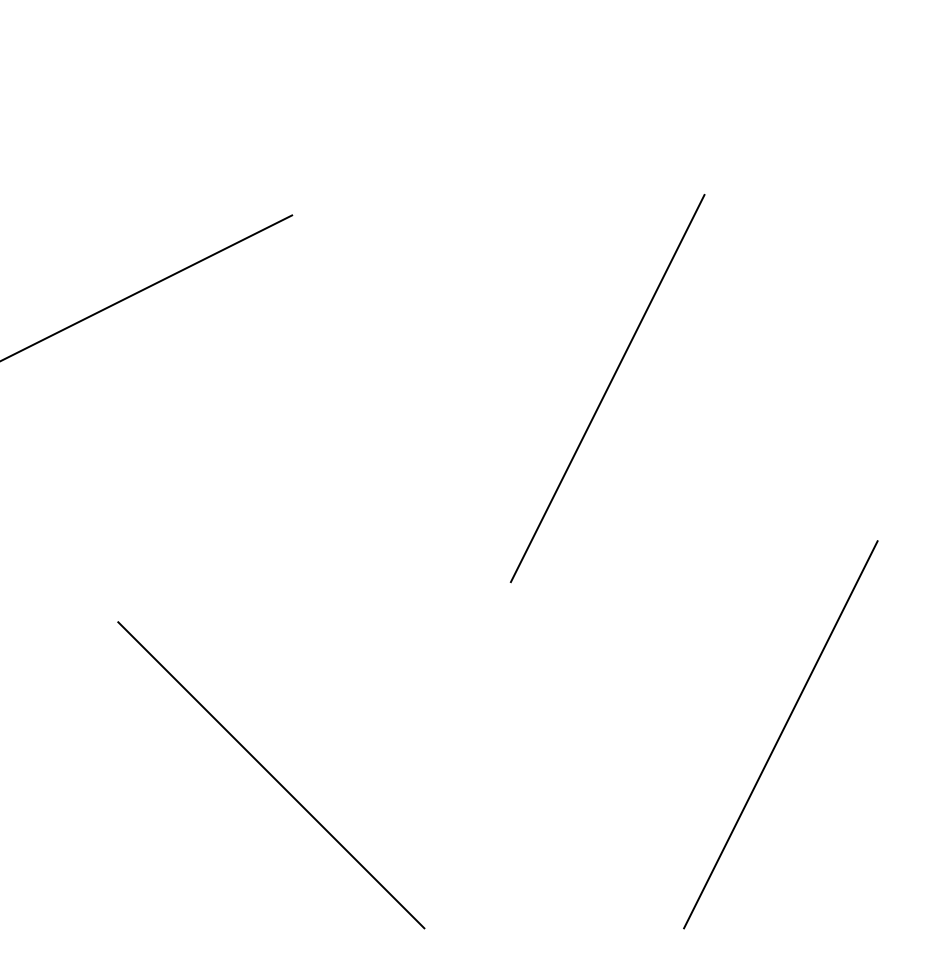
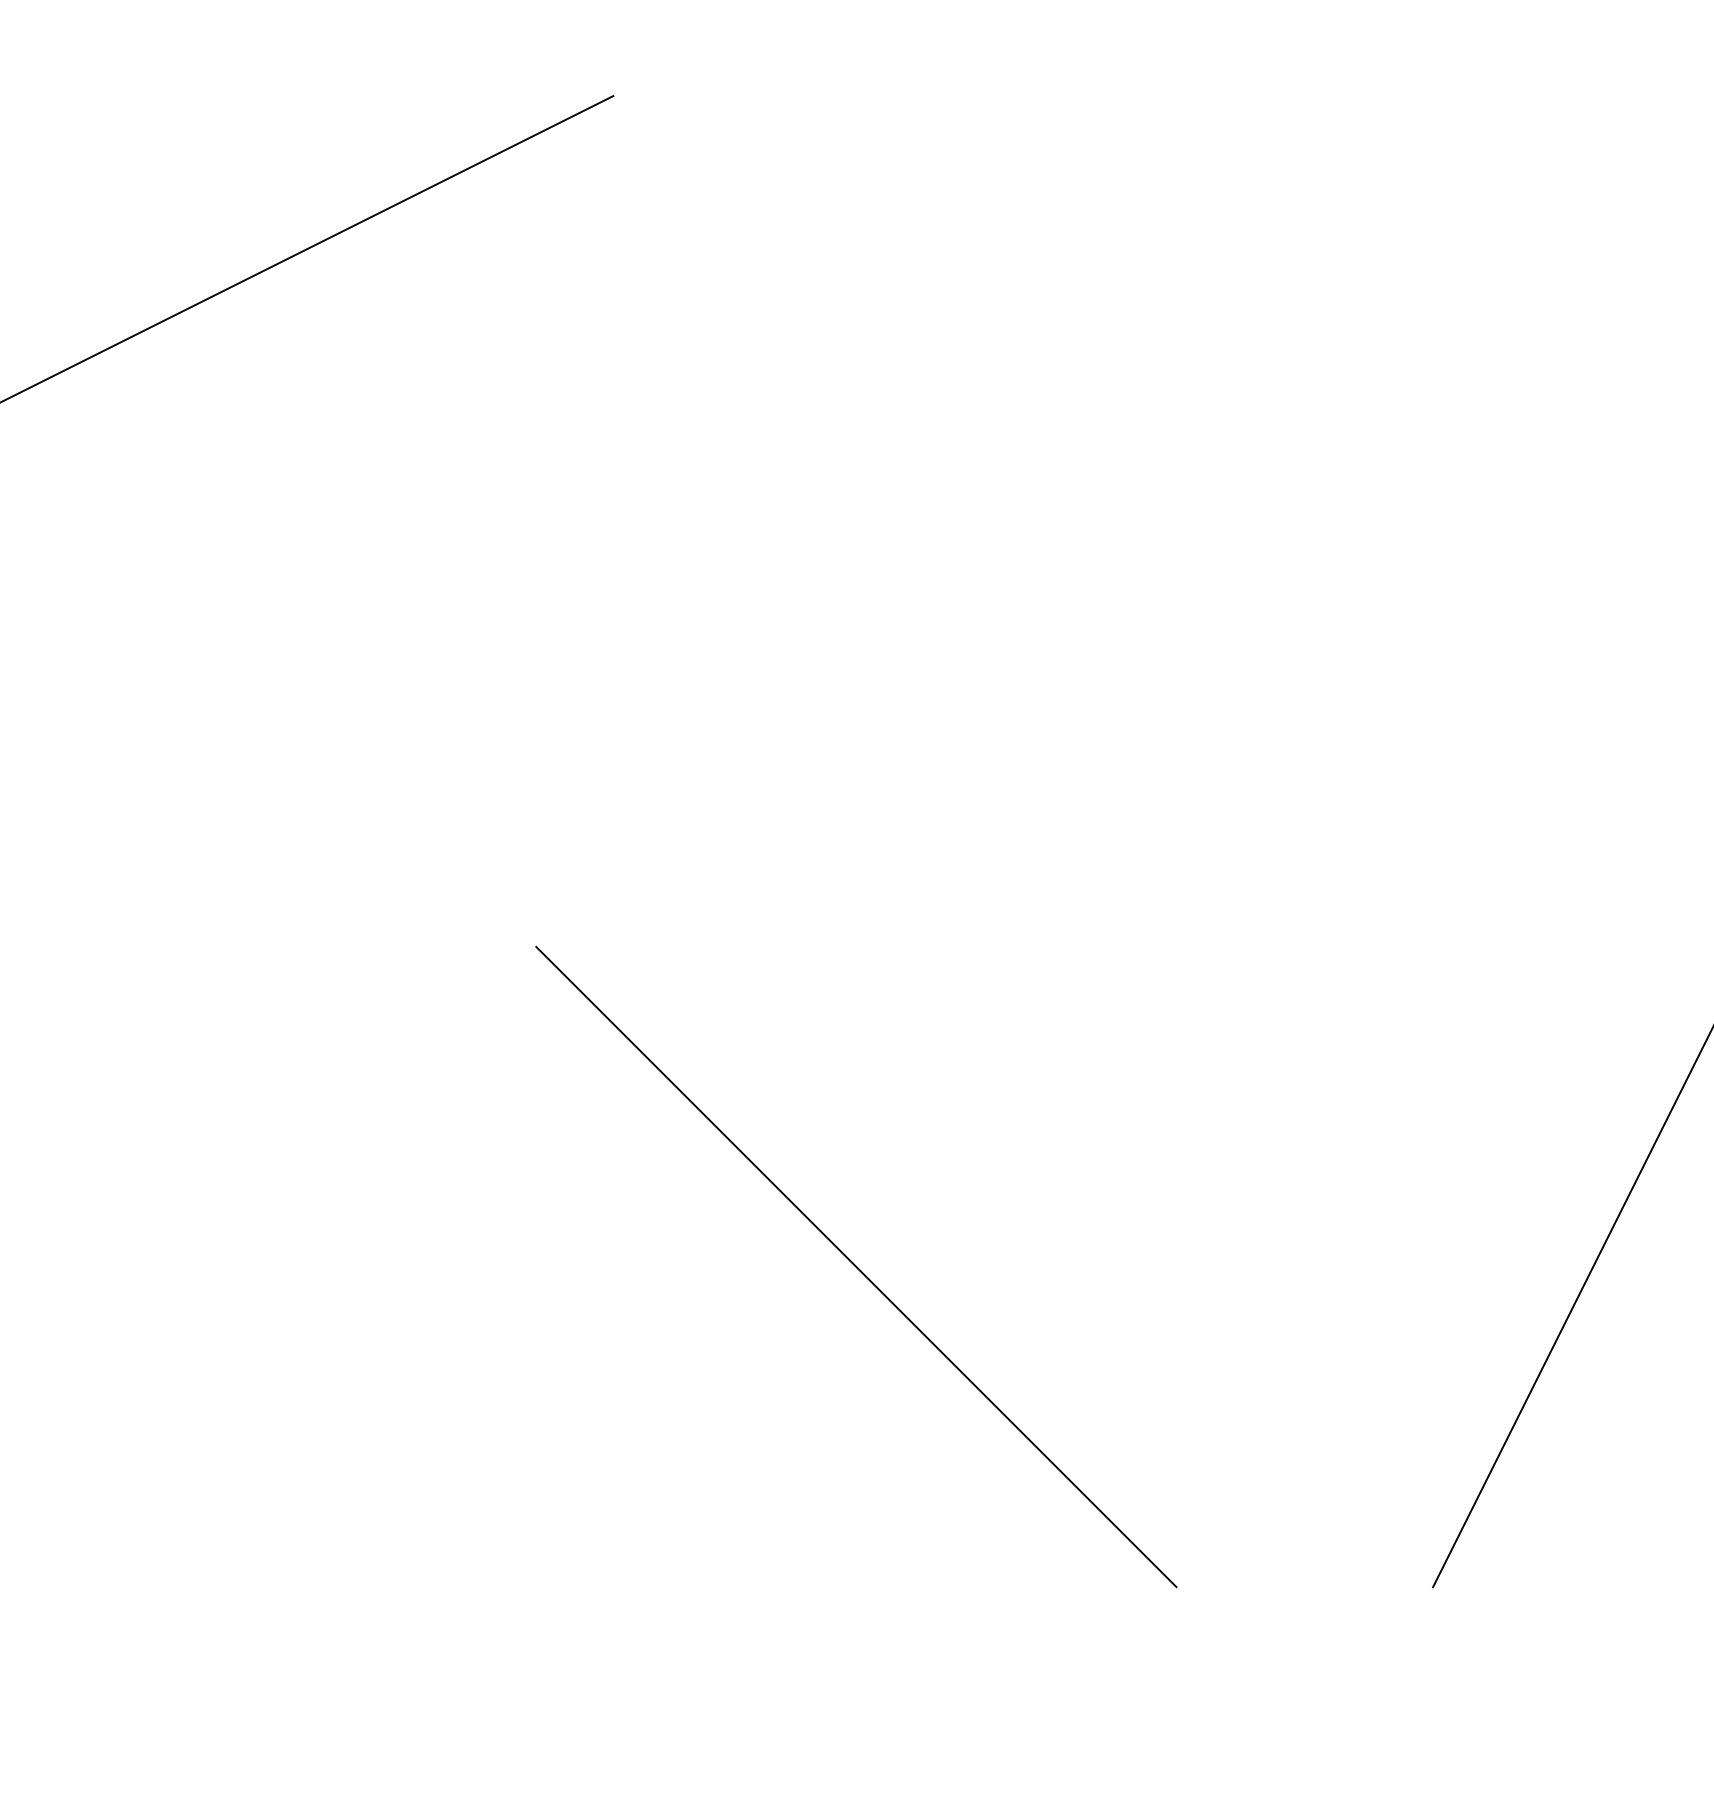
line: (607, 388) -> (1272, 458), removed
line: (271, 775) -> (856, 1267), moved

